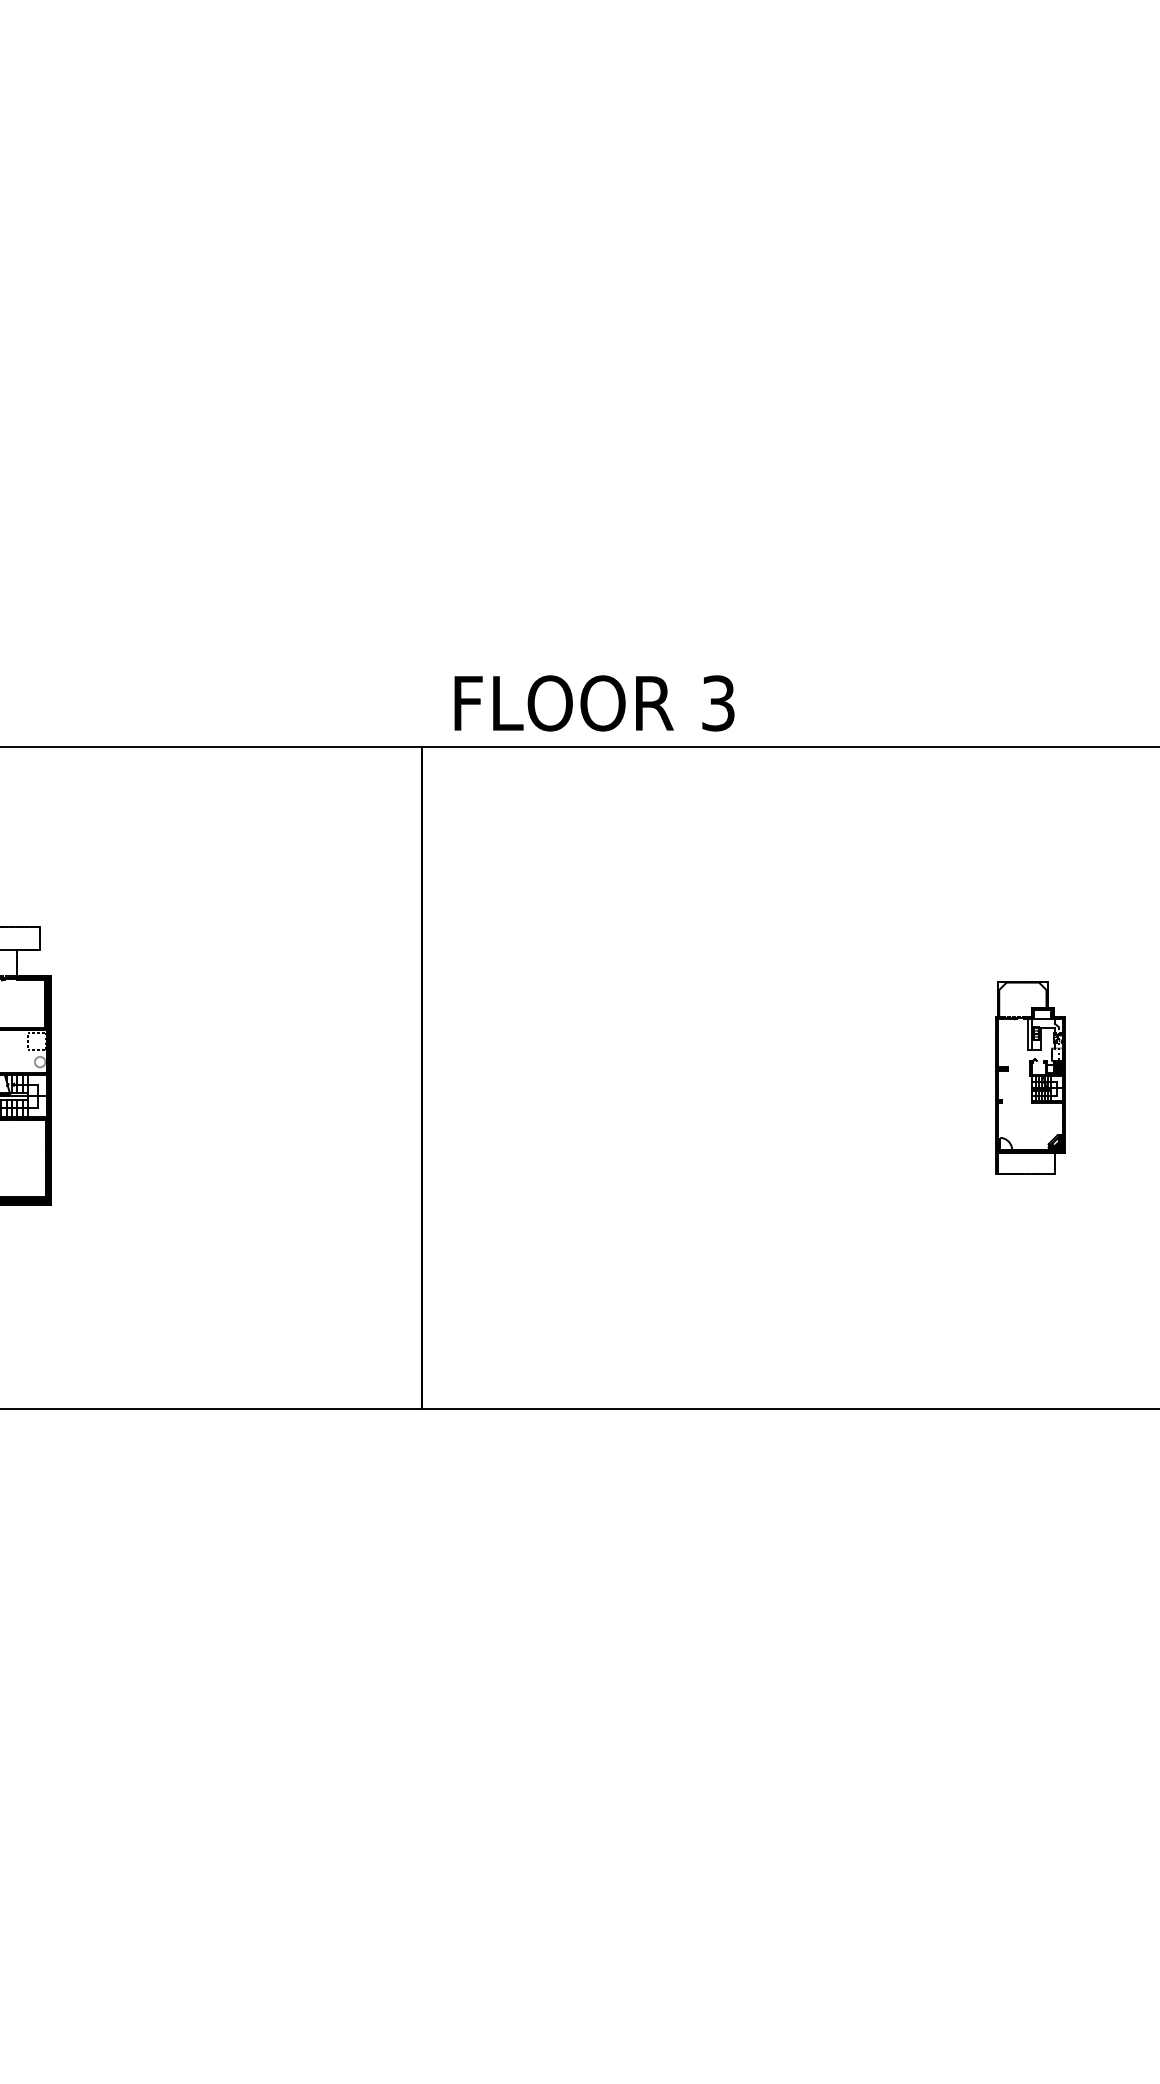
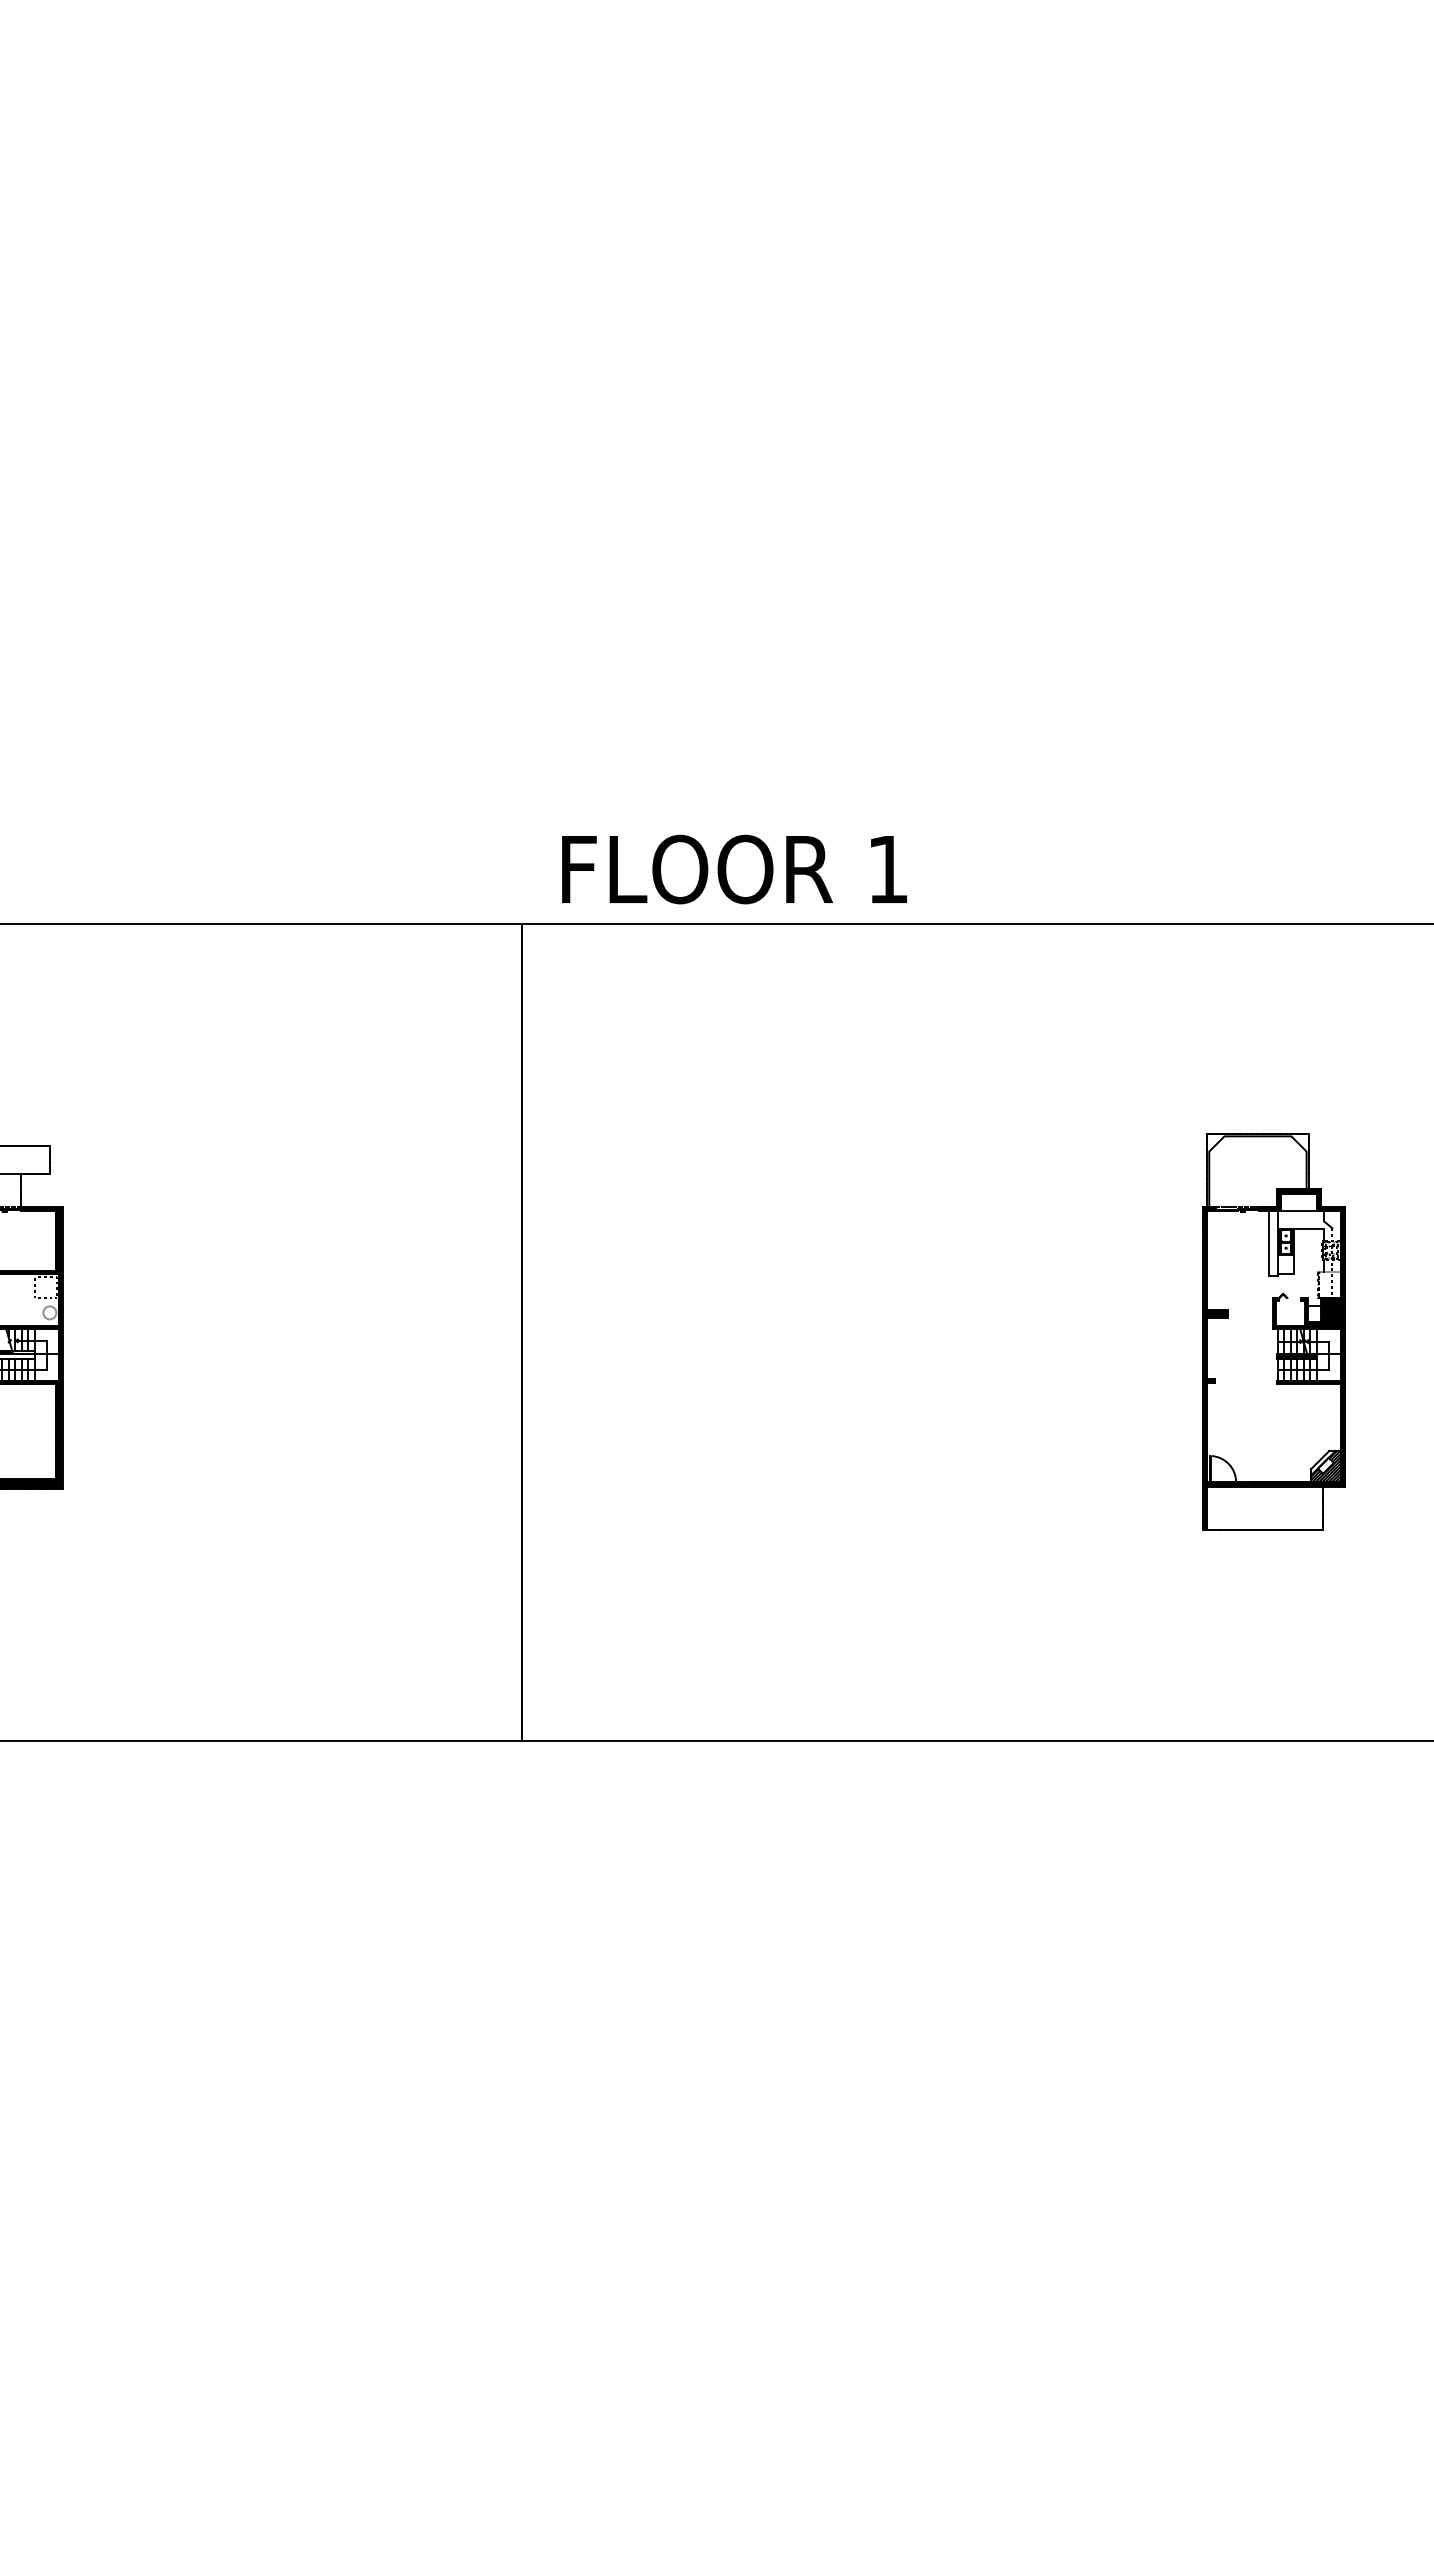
text: (717, 703) -> (887, 869), 3 -> 1
part: (1030, 1077) -> (1273, 1331), size x1.67

